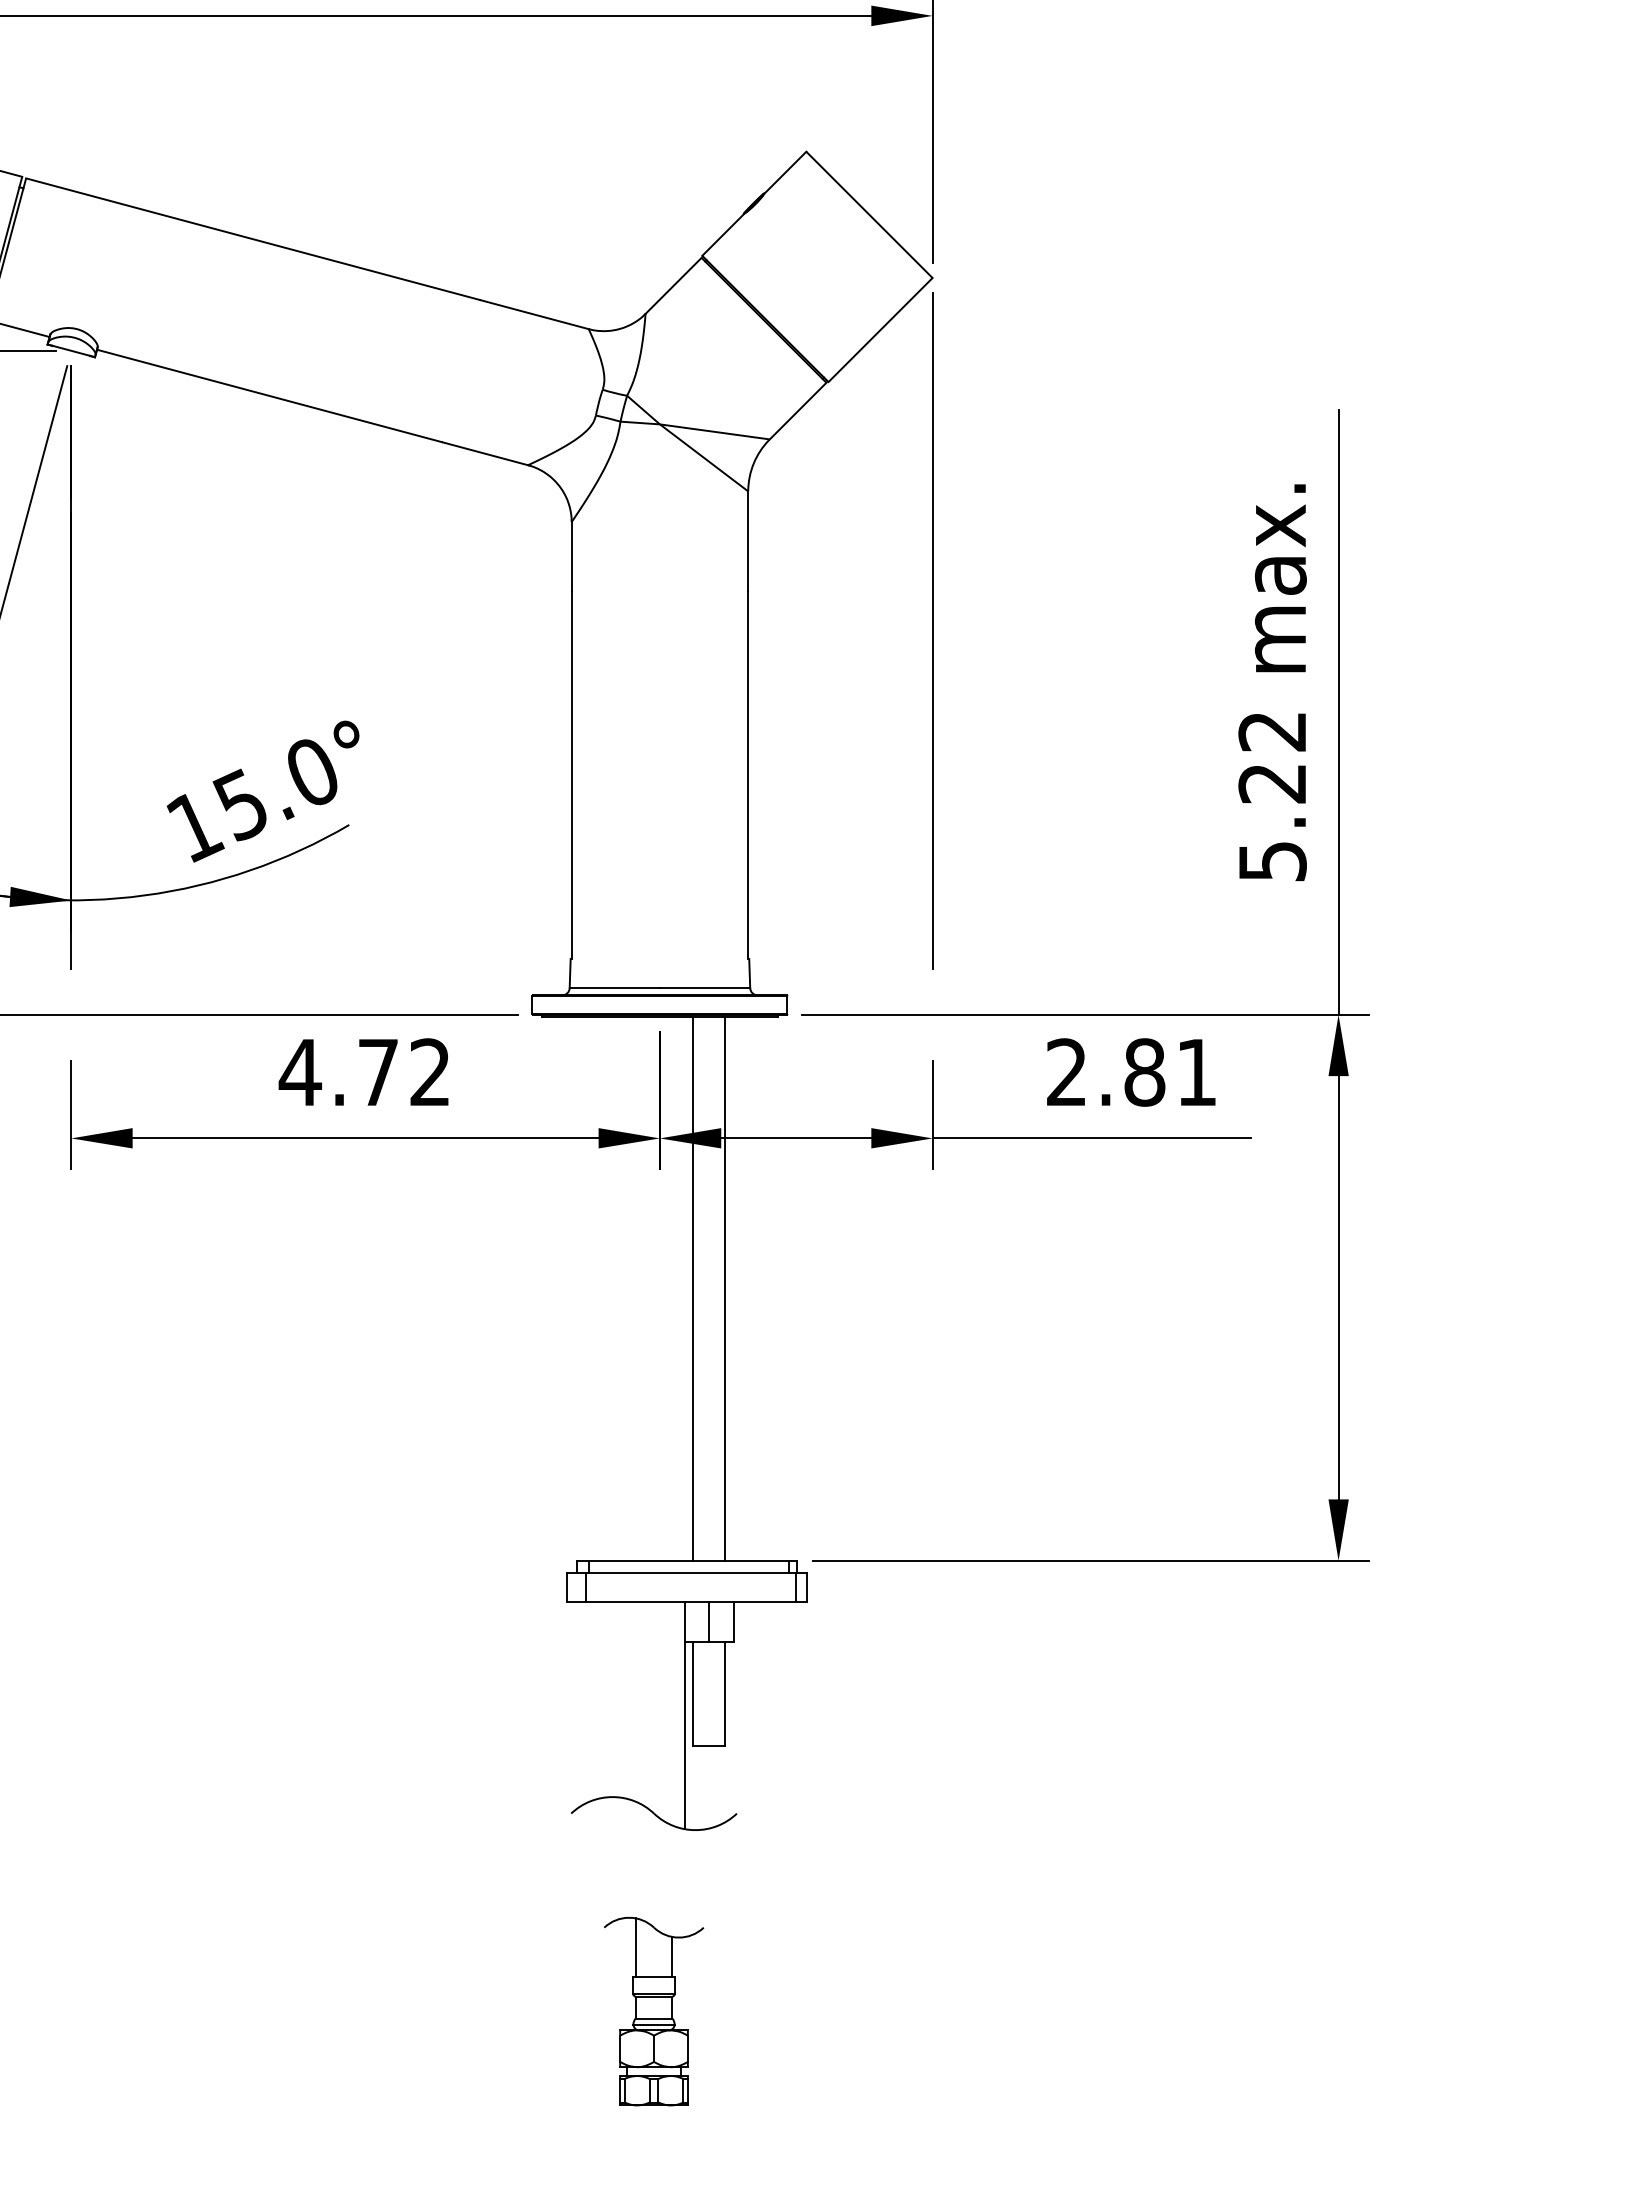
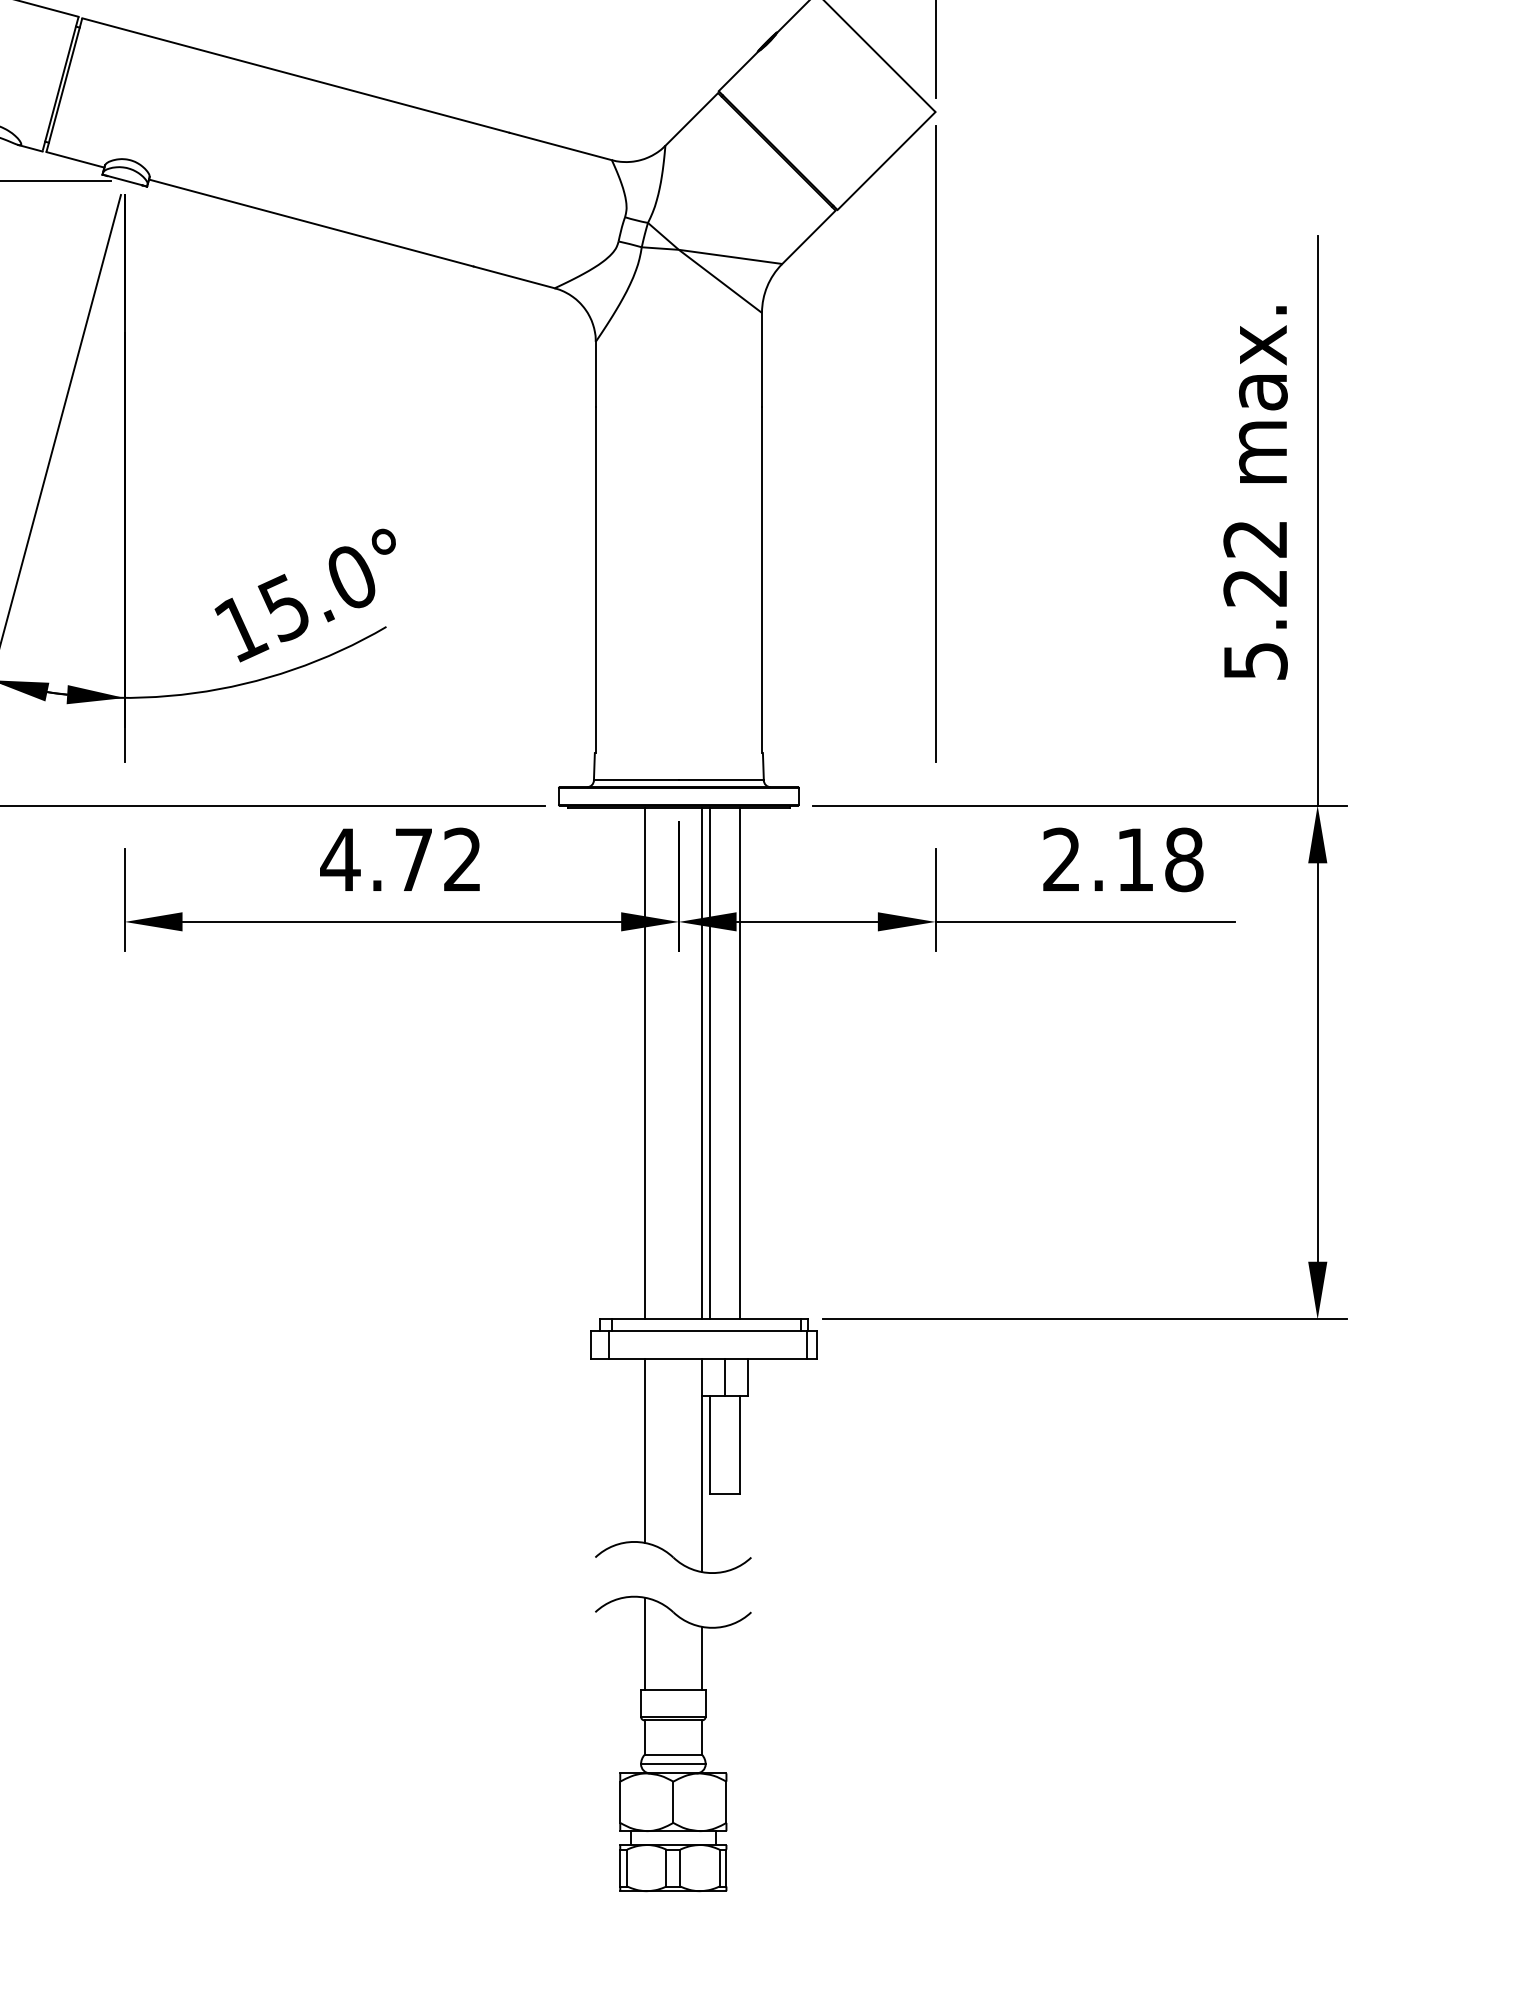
text: (1170, 1072) -> (1159, 859), 2.81 -> 2.18
line: (623, 1288) -> (644, 1063), added
line: (684, 1288) -> (702, 1063), added
line: (623, 1700) -> (644, 1451), added
part: (653, 2011) -> (672, 1743), size x1.67

